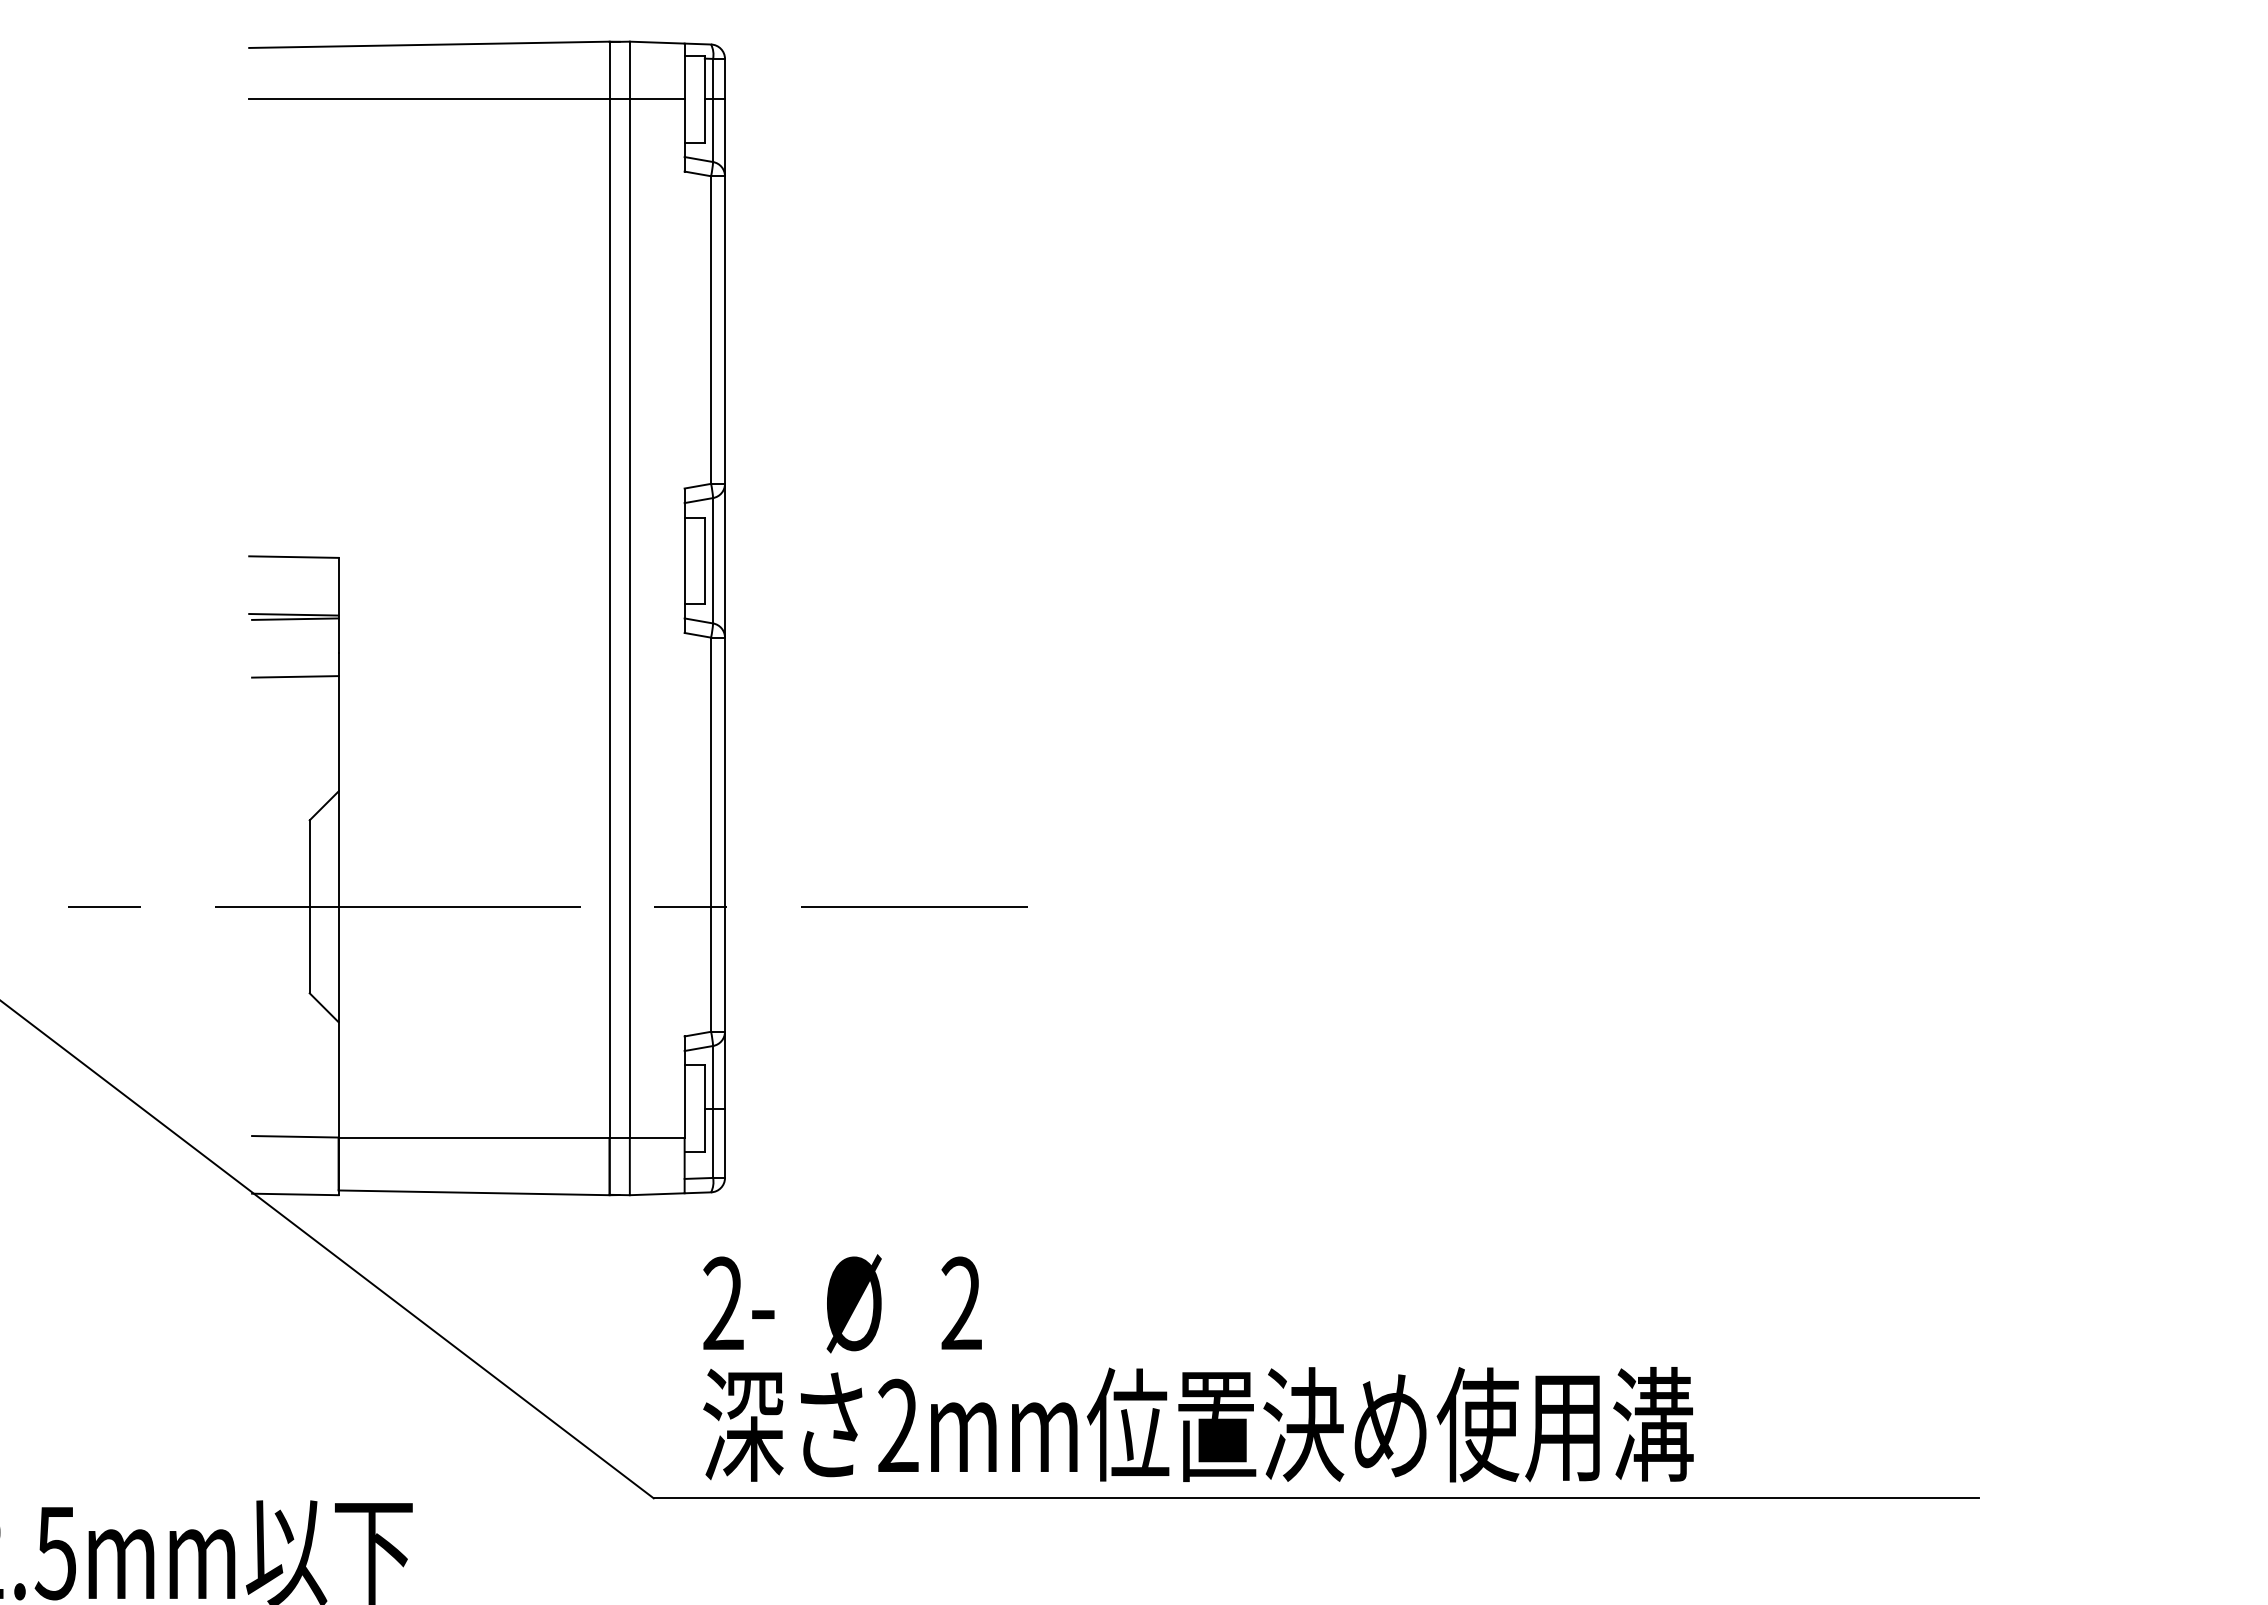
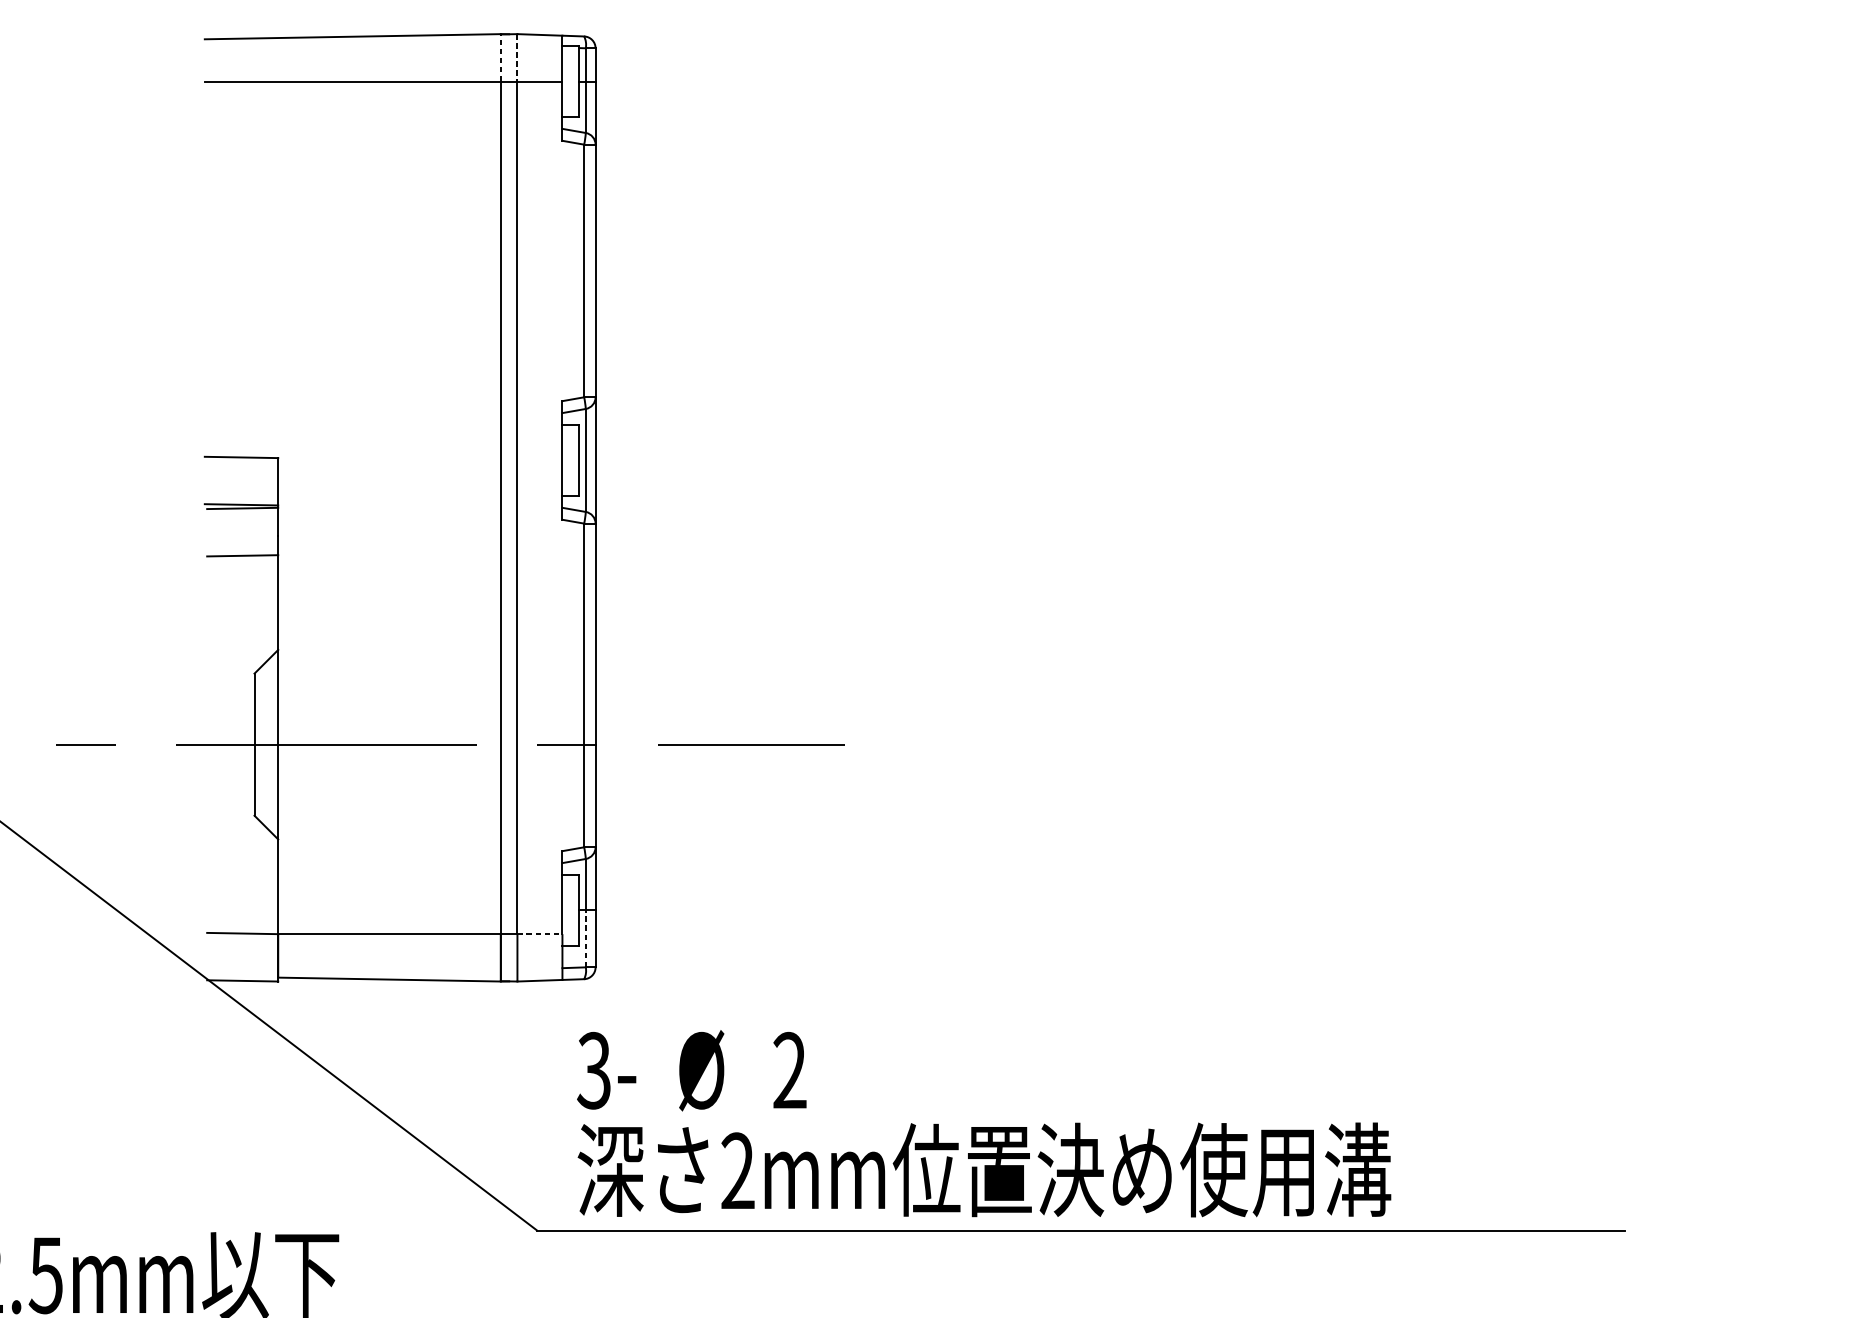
line: (609, 70) -> (500, 57), solid -> dashed
line: (629, 70) -> (517, 57), solid -> dashed
line: (657, 1137) -> (540, 934), solid -> dashed
line: (713, 1143) -> (586, 939), solid -> dashed
text: (722, 1303) -> (593, 1070), 2- -> 3-

